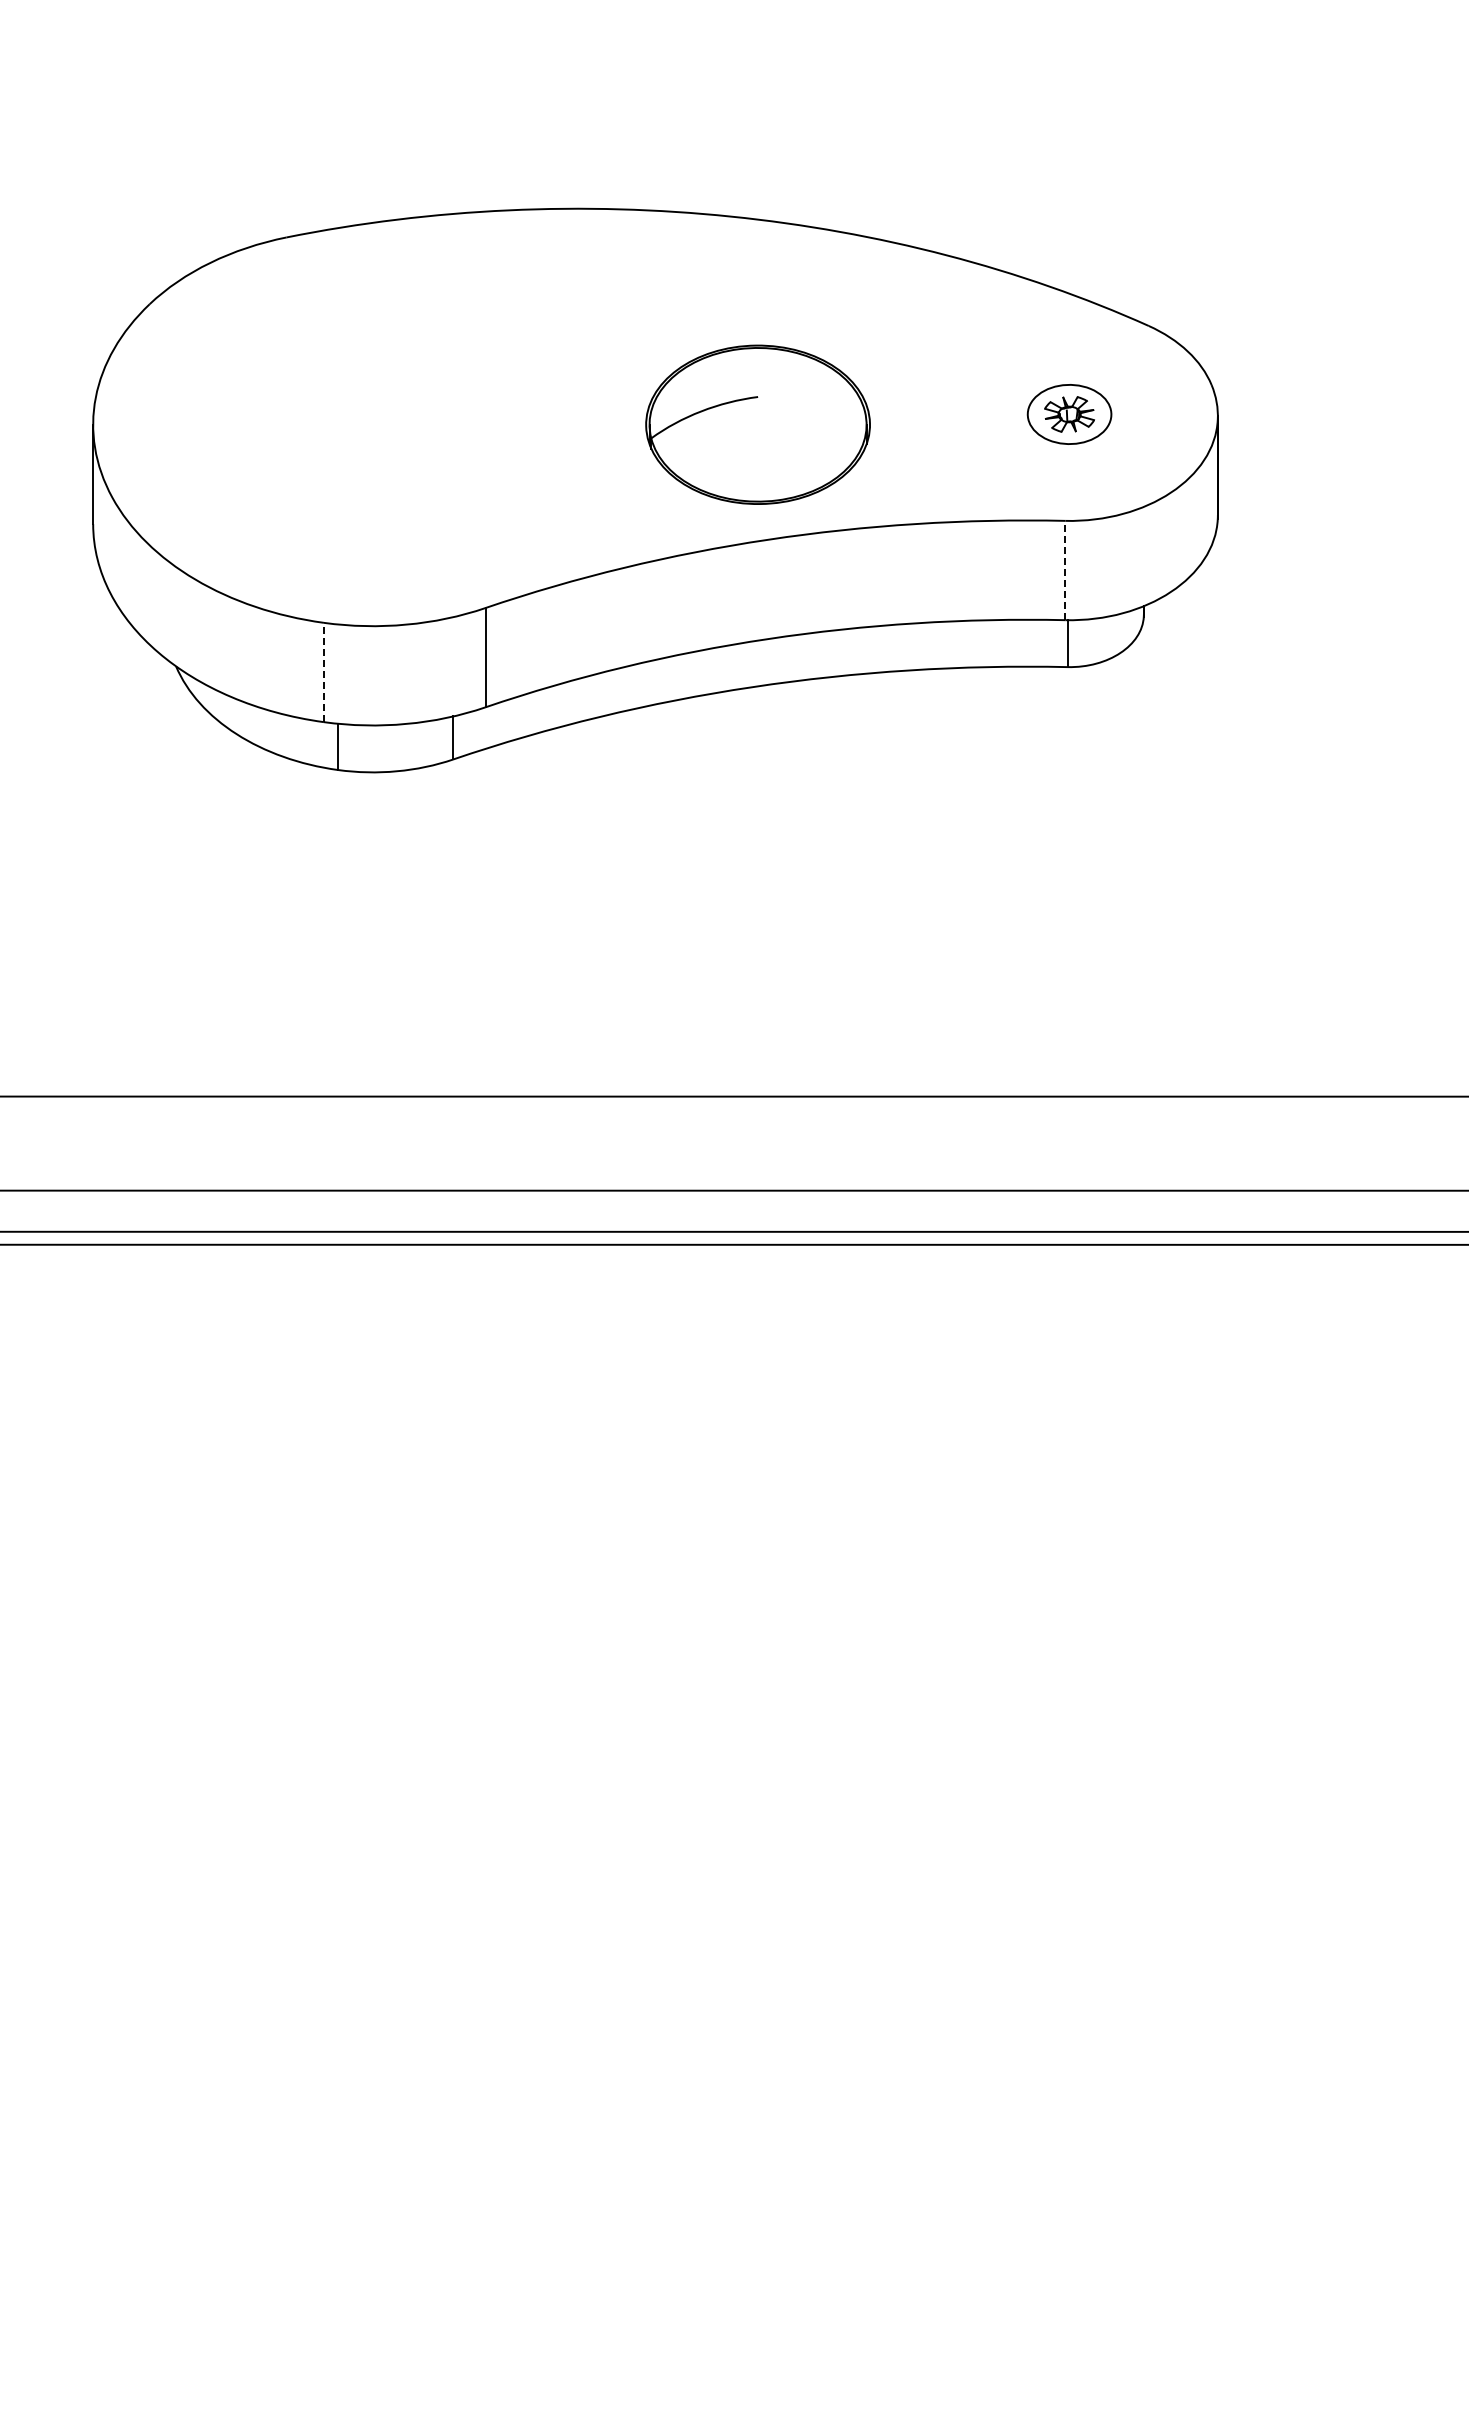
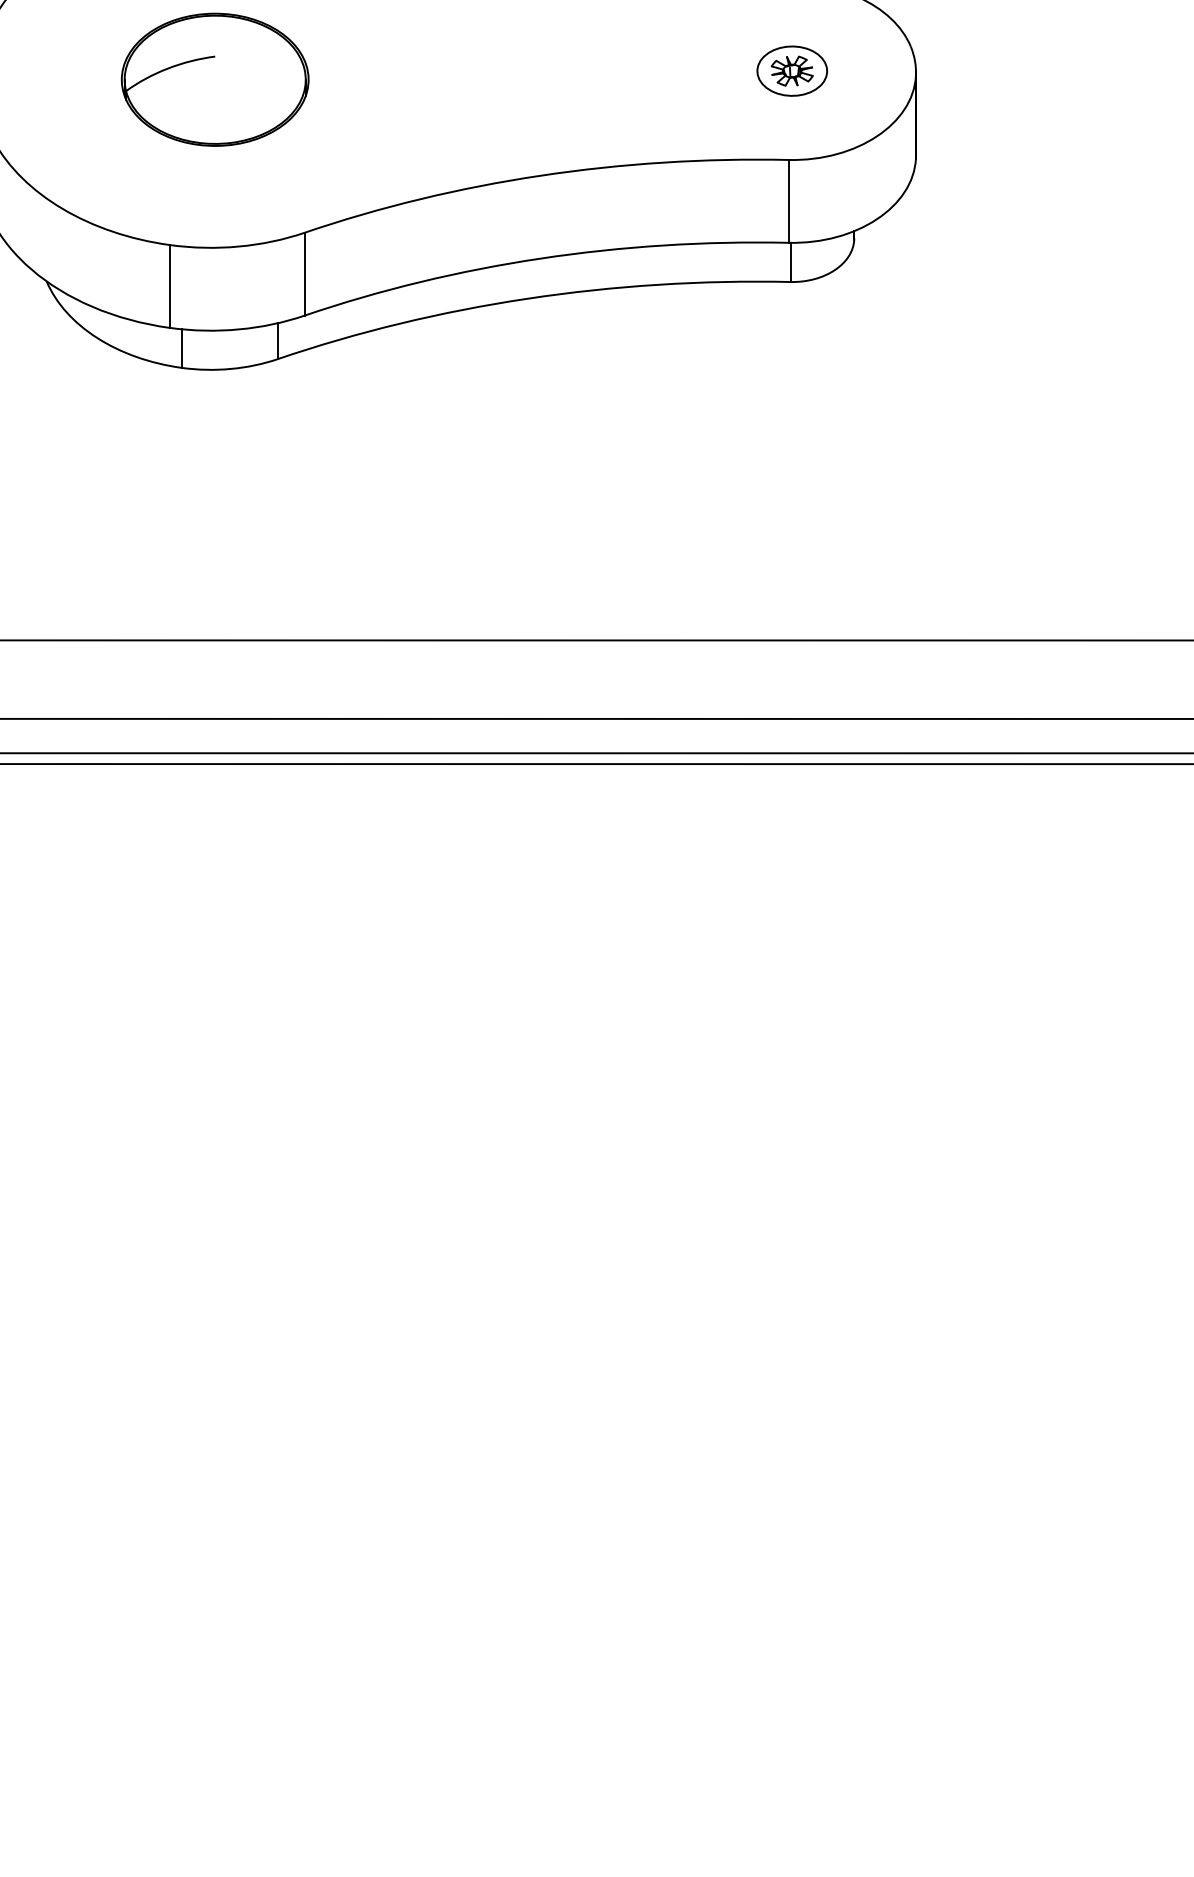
part: (757, 424) -> (214, 79), moved
line: (1065, 570) -> (788, 201), dashed -> solid
line: (323, 672) -> (169, 286), dashed -> solid

